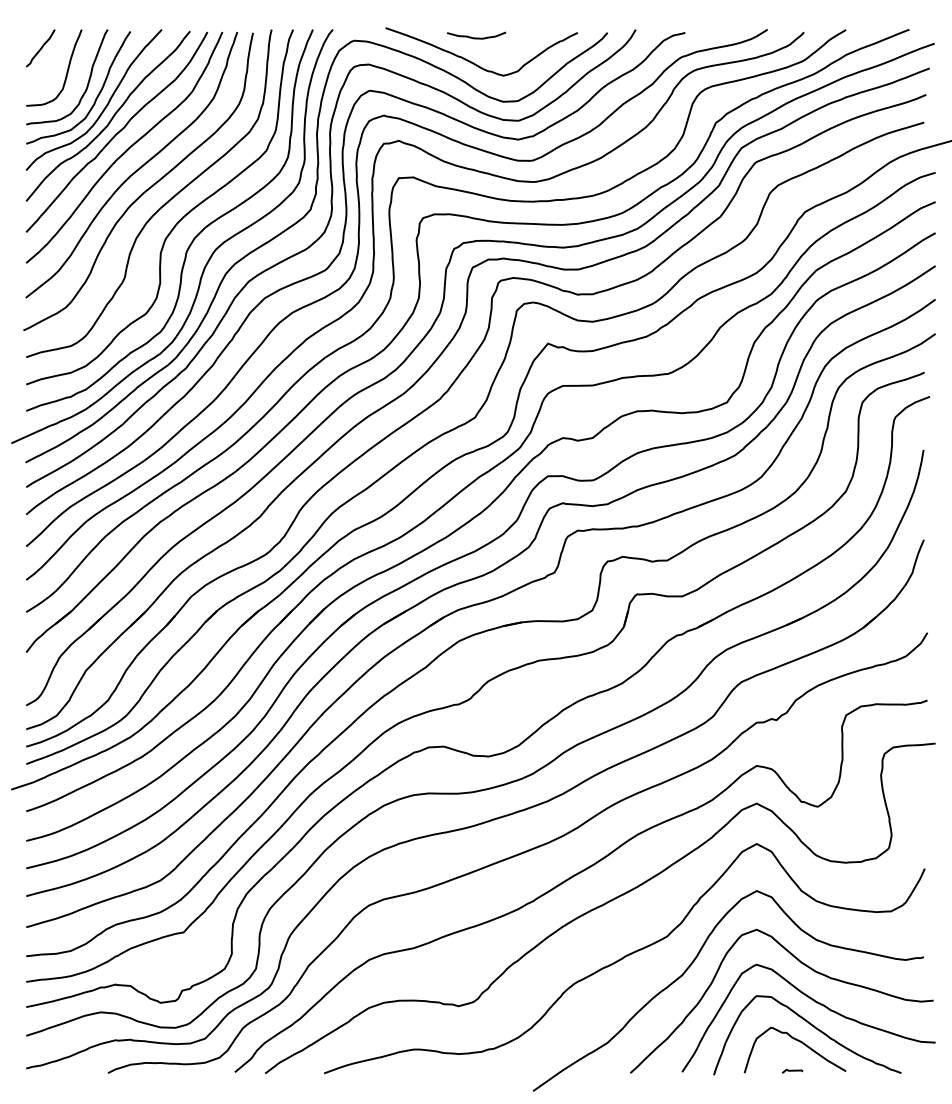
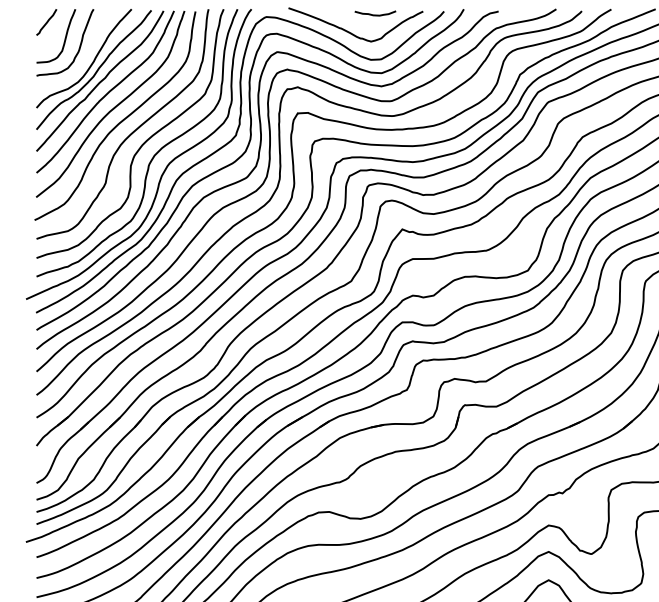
curve: (476, 37) -> (375, 14), moved
curve: (96, 96) -> (85, 56), removed

